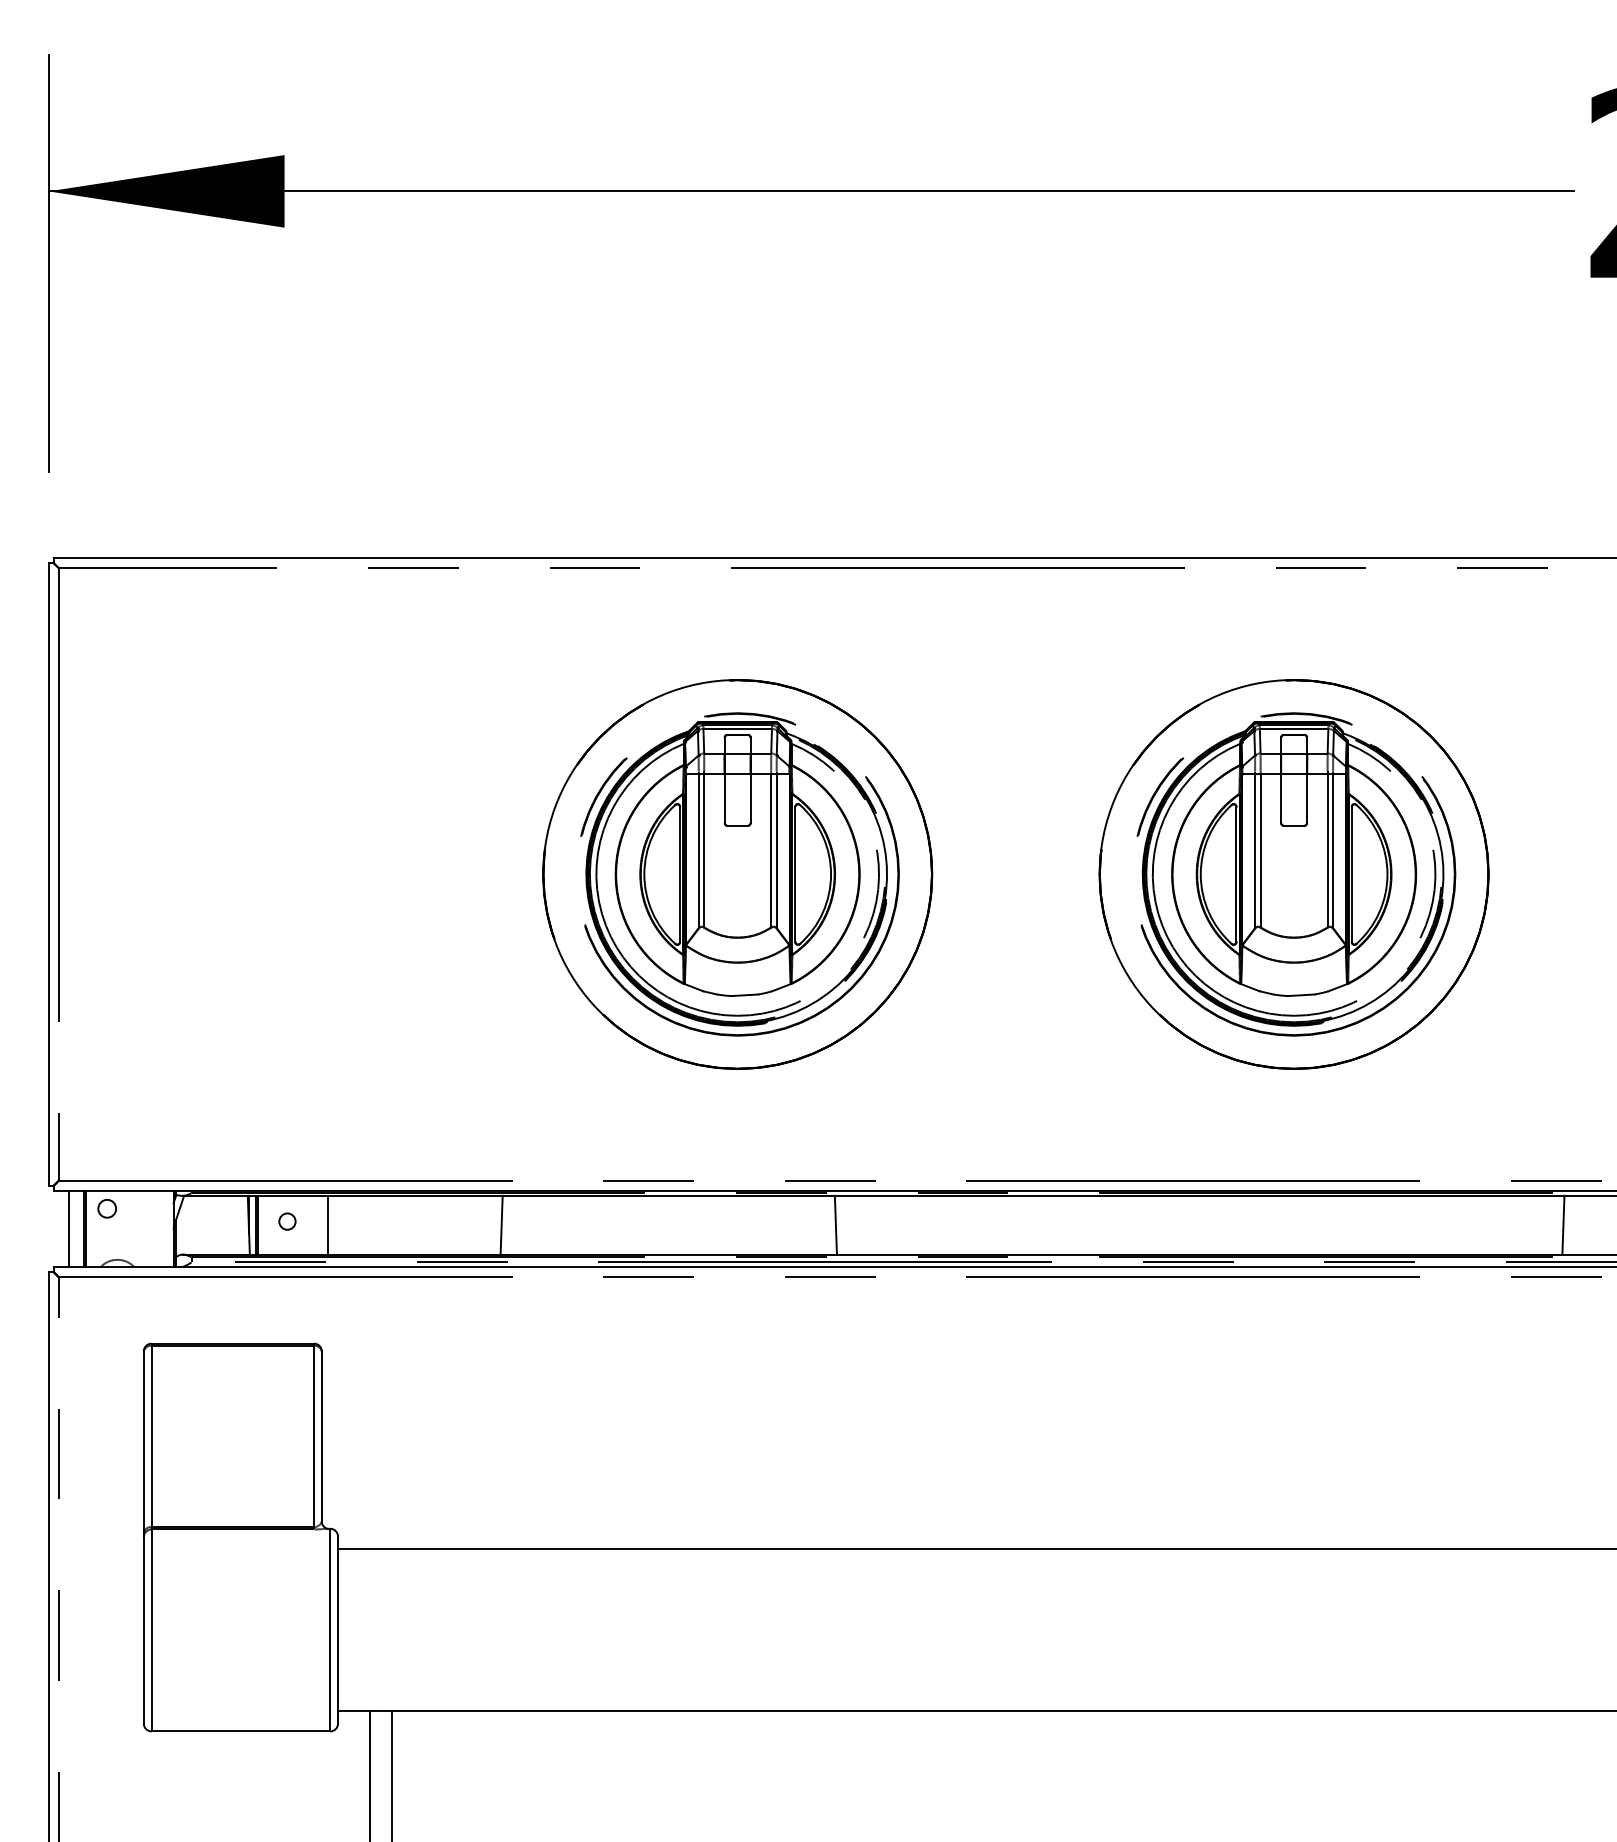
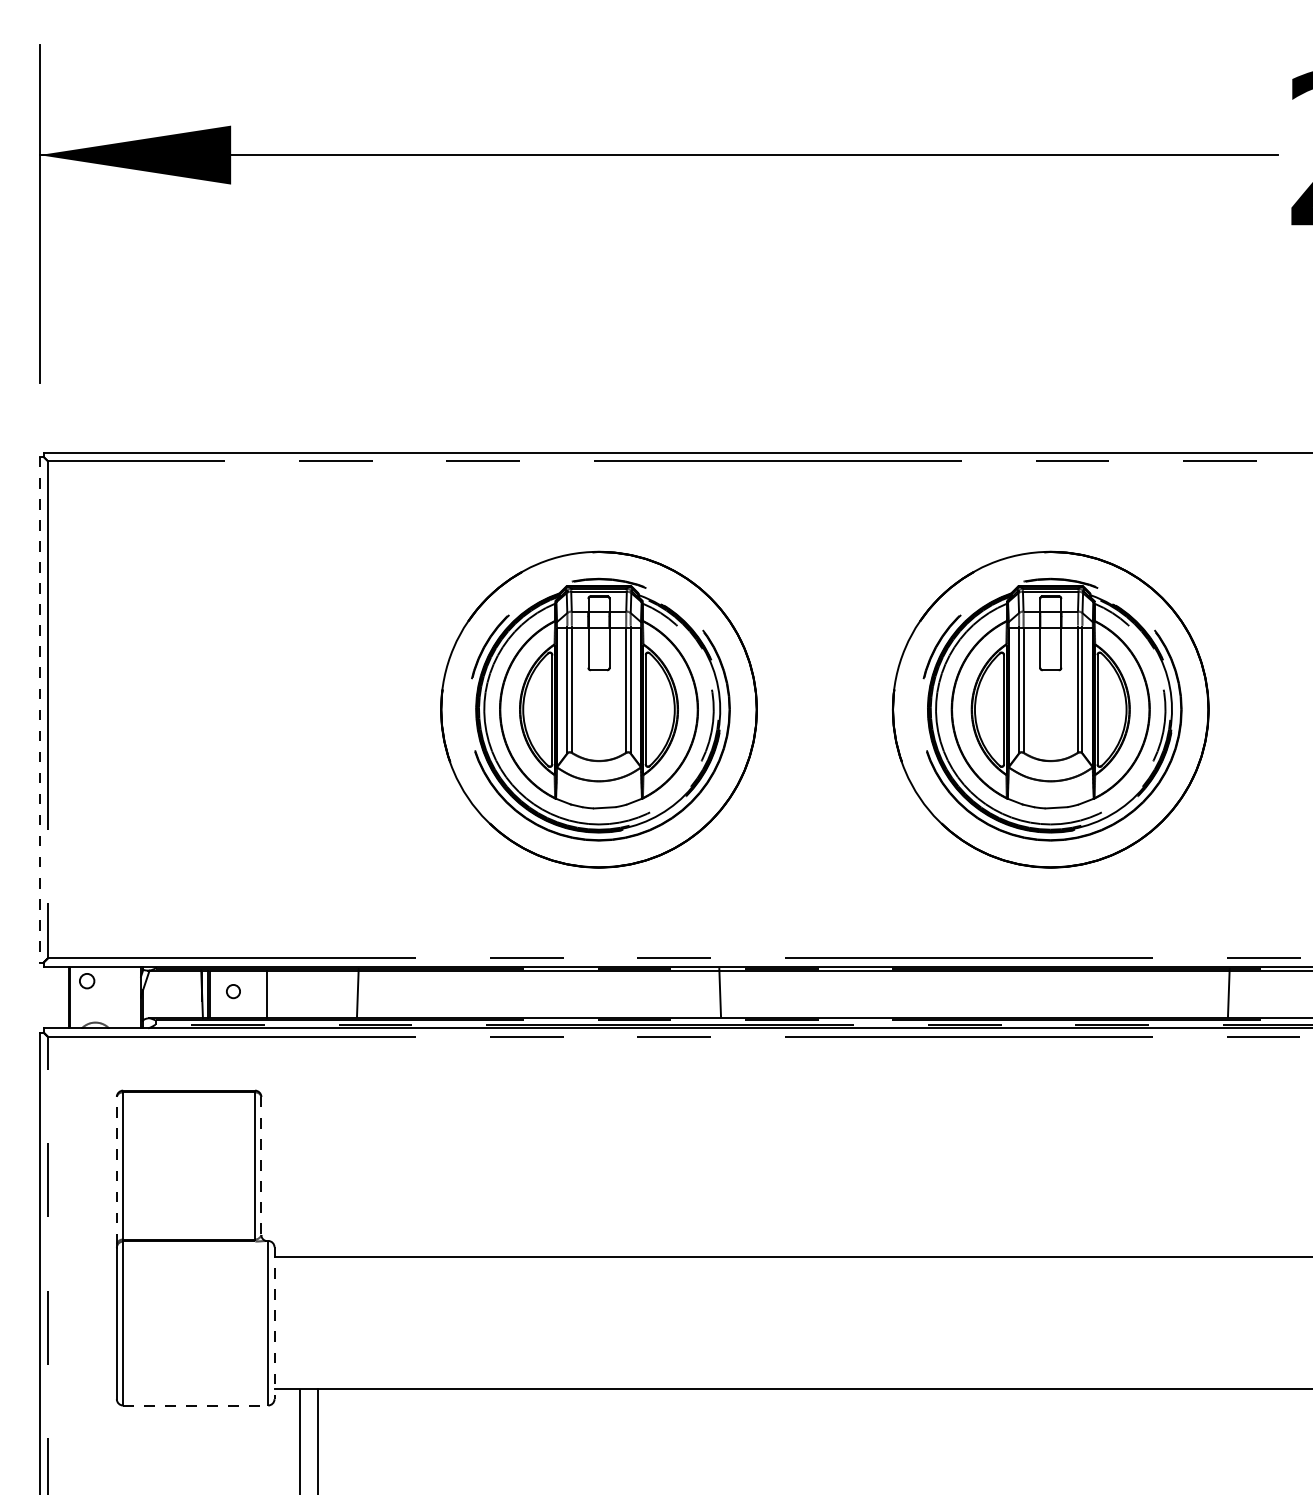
line: (48, 874) -> (39, 709), solid -> dashed
line: (501, 1224) -> (357, 992), moved
line: (835, 1224) -> (719, 992), moved
line: (1563, 1224) -> (1228, 992), moved
line: (69, 1228) -> (56, 997), removed
line: (321, 1436) -> (261, 1166), solid -> dashed
line: (143, 1442) -> (116, 1170), solid -> dashed
line: (338, 1630) -> (274, 1323), solid -> dashed
line: (241, 1731) -> (196, 1405), solid -> dashed

